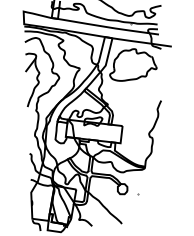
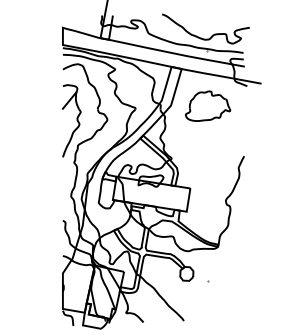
part: (132, 65) -> (207, 106), size x0.7

